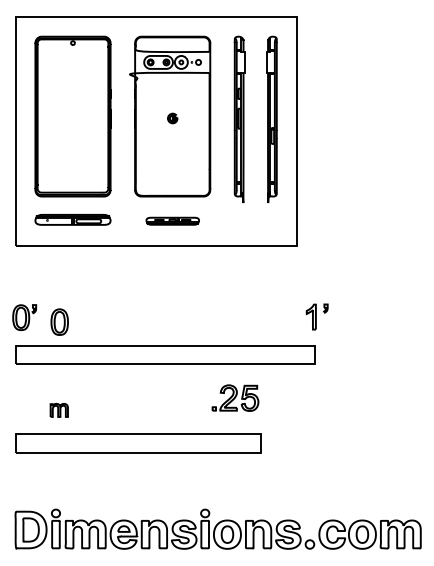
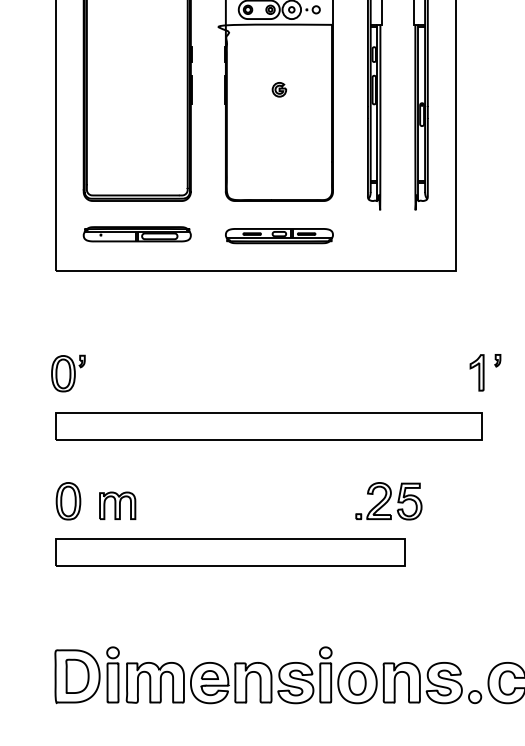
part: (172, 221) -> (279, 236), size x1.43
part: (59, 321) -> (68, 500), moved
part: (235, 397) -> (388, 500), moved
part: (59, 410) -> (118, 506), size x1.43

